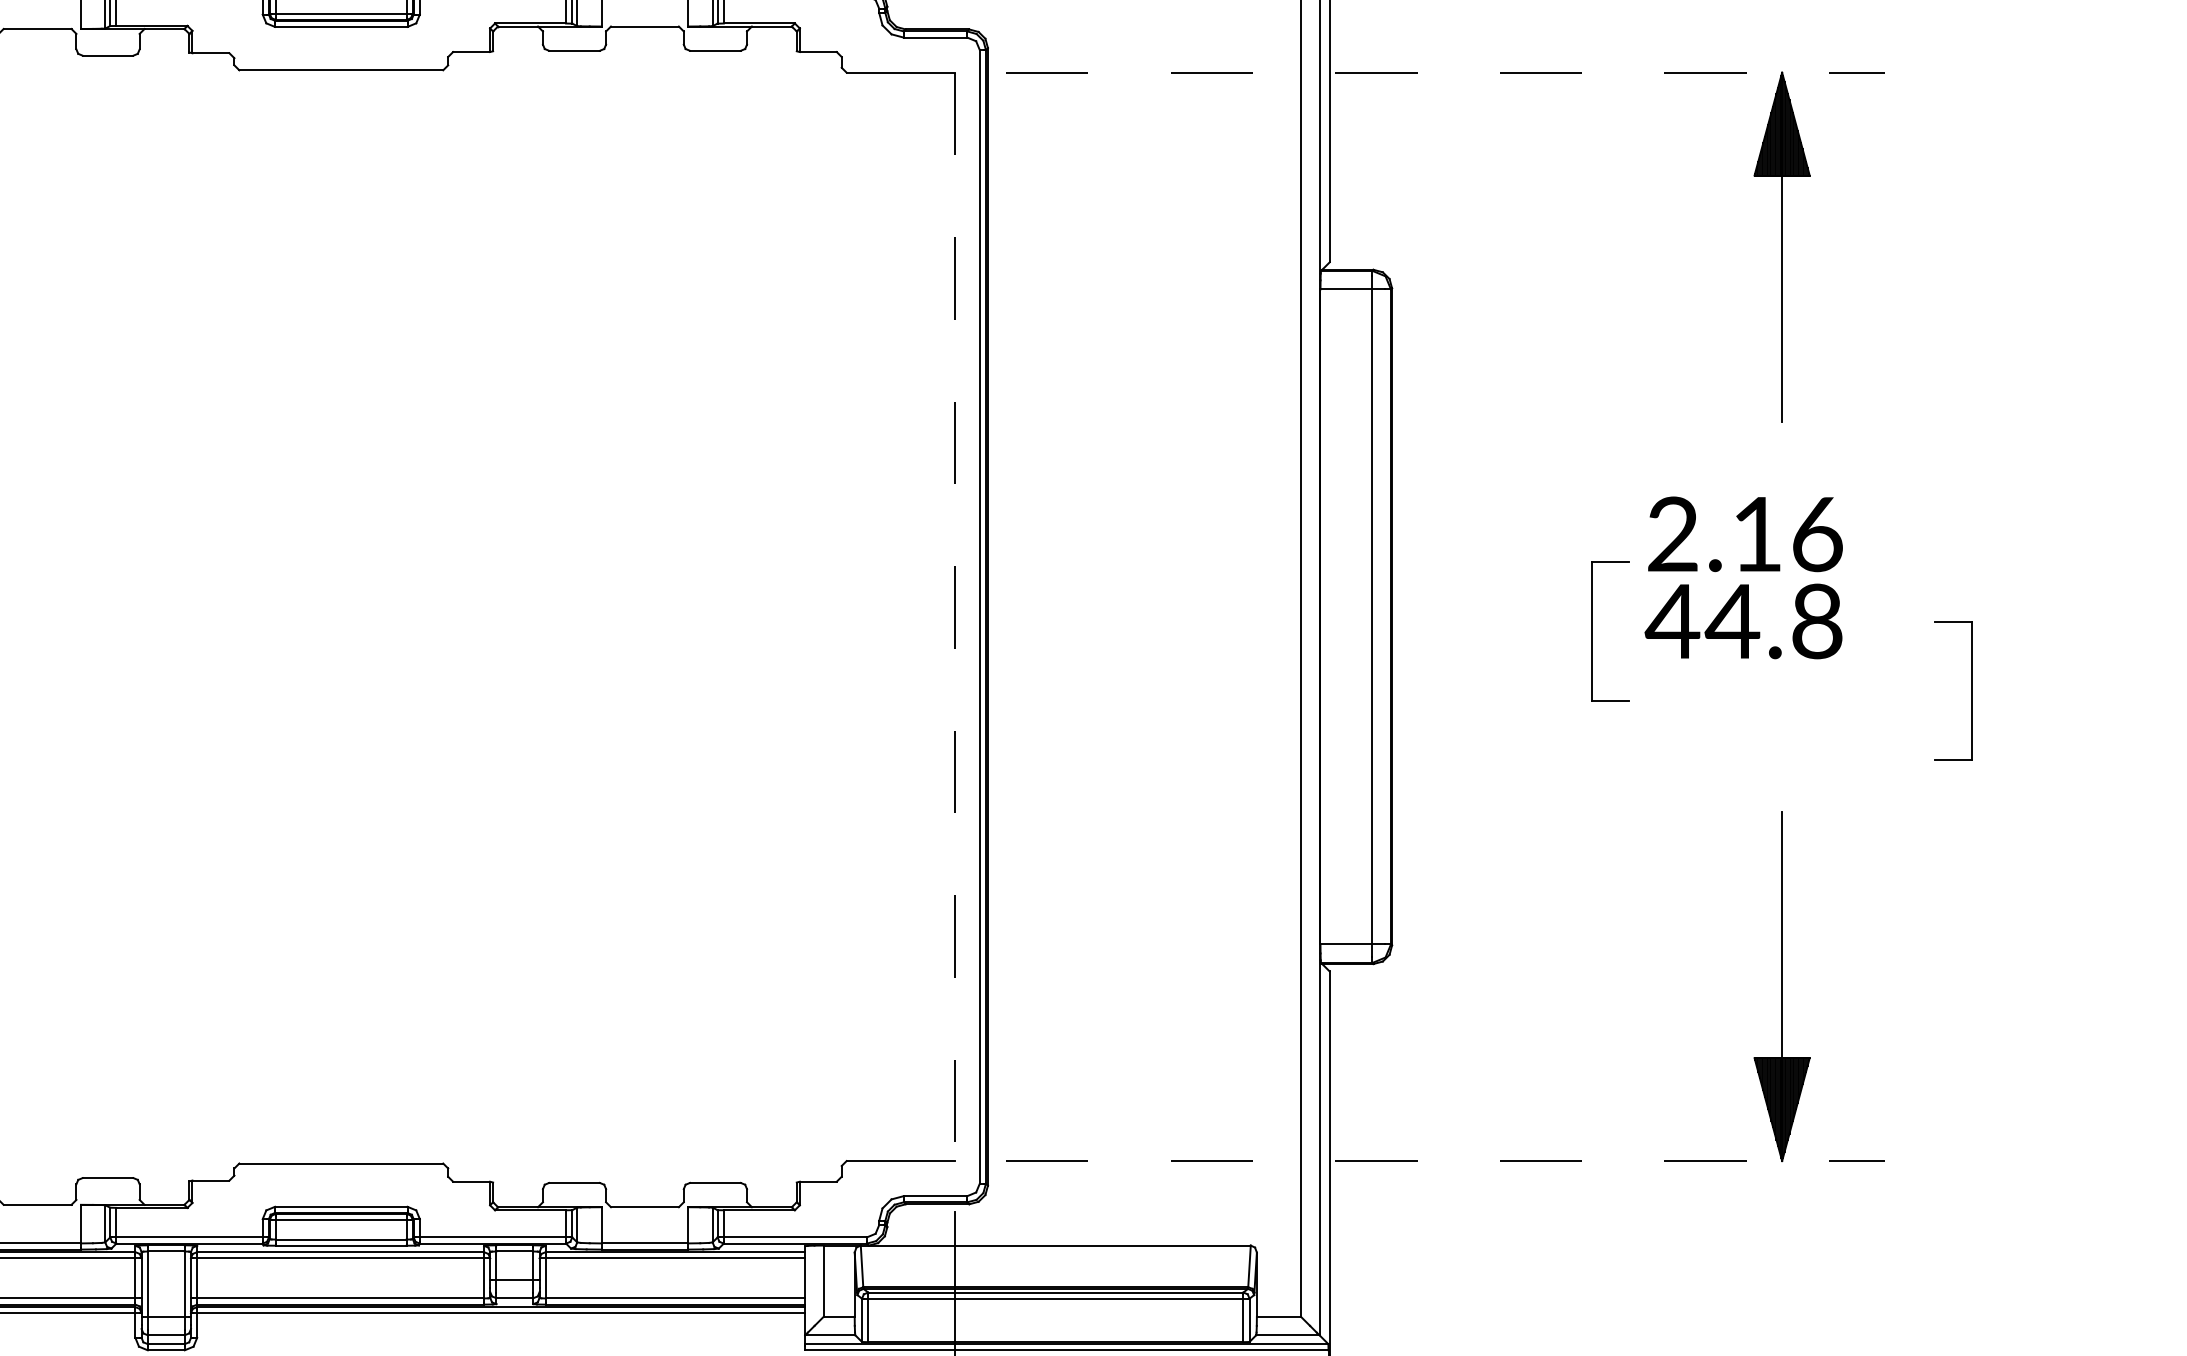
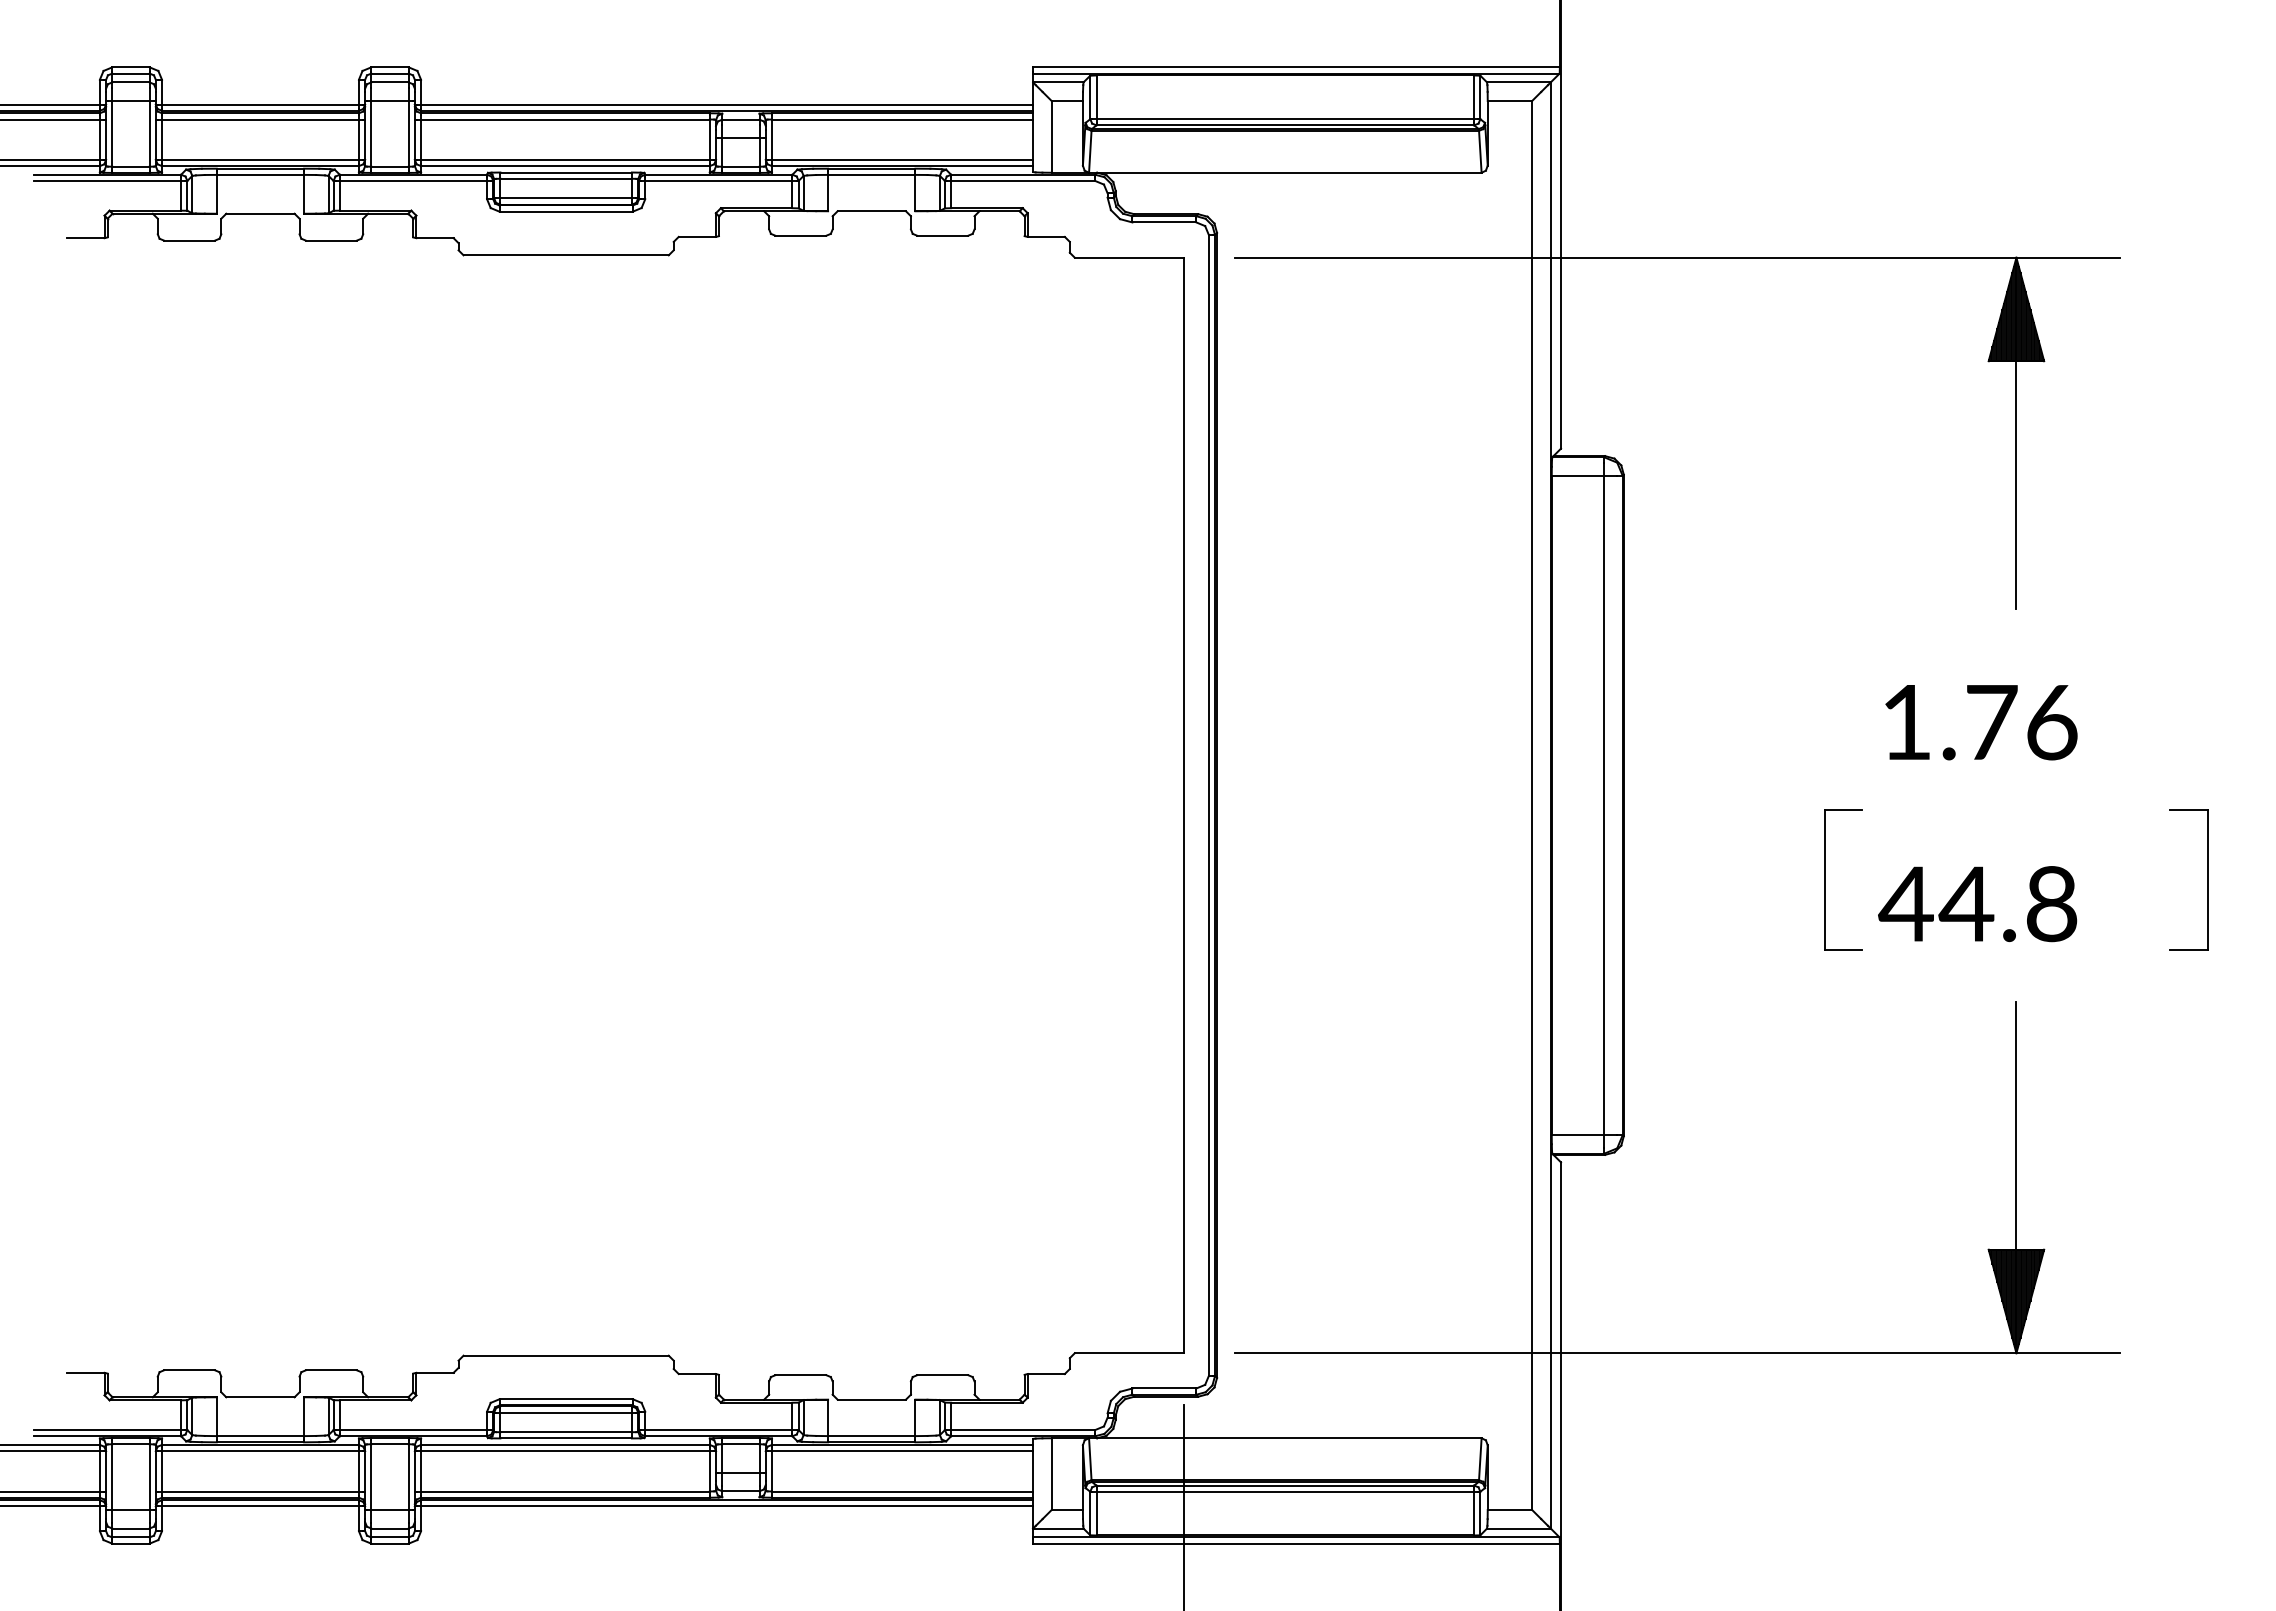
line: (1446, 72) -> (1678, 257), dashed -> solid
text: (1715, 533) -> (1949, 721), 2.16 -> 1.76
line: (954, 616) -> (1183, 805), dashed -> solid
text: (1743, 621) -> (1977, 904), moved
part: (1592, 630) -> (1825, 879), moved
line: (1446, 1161) -> (1678, 1353), dashed -> solid

